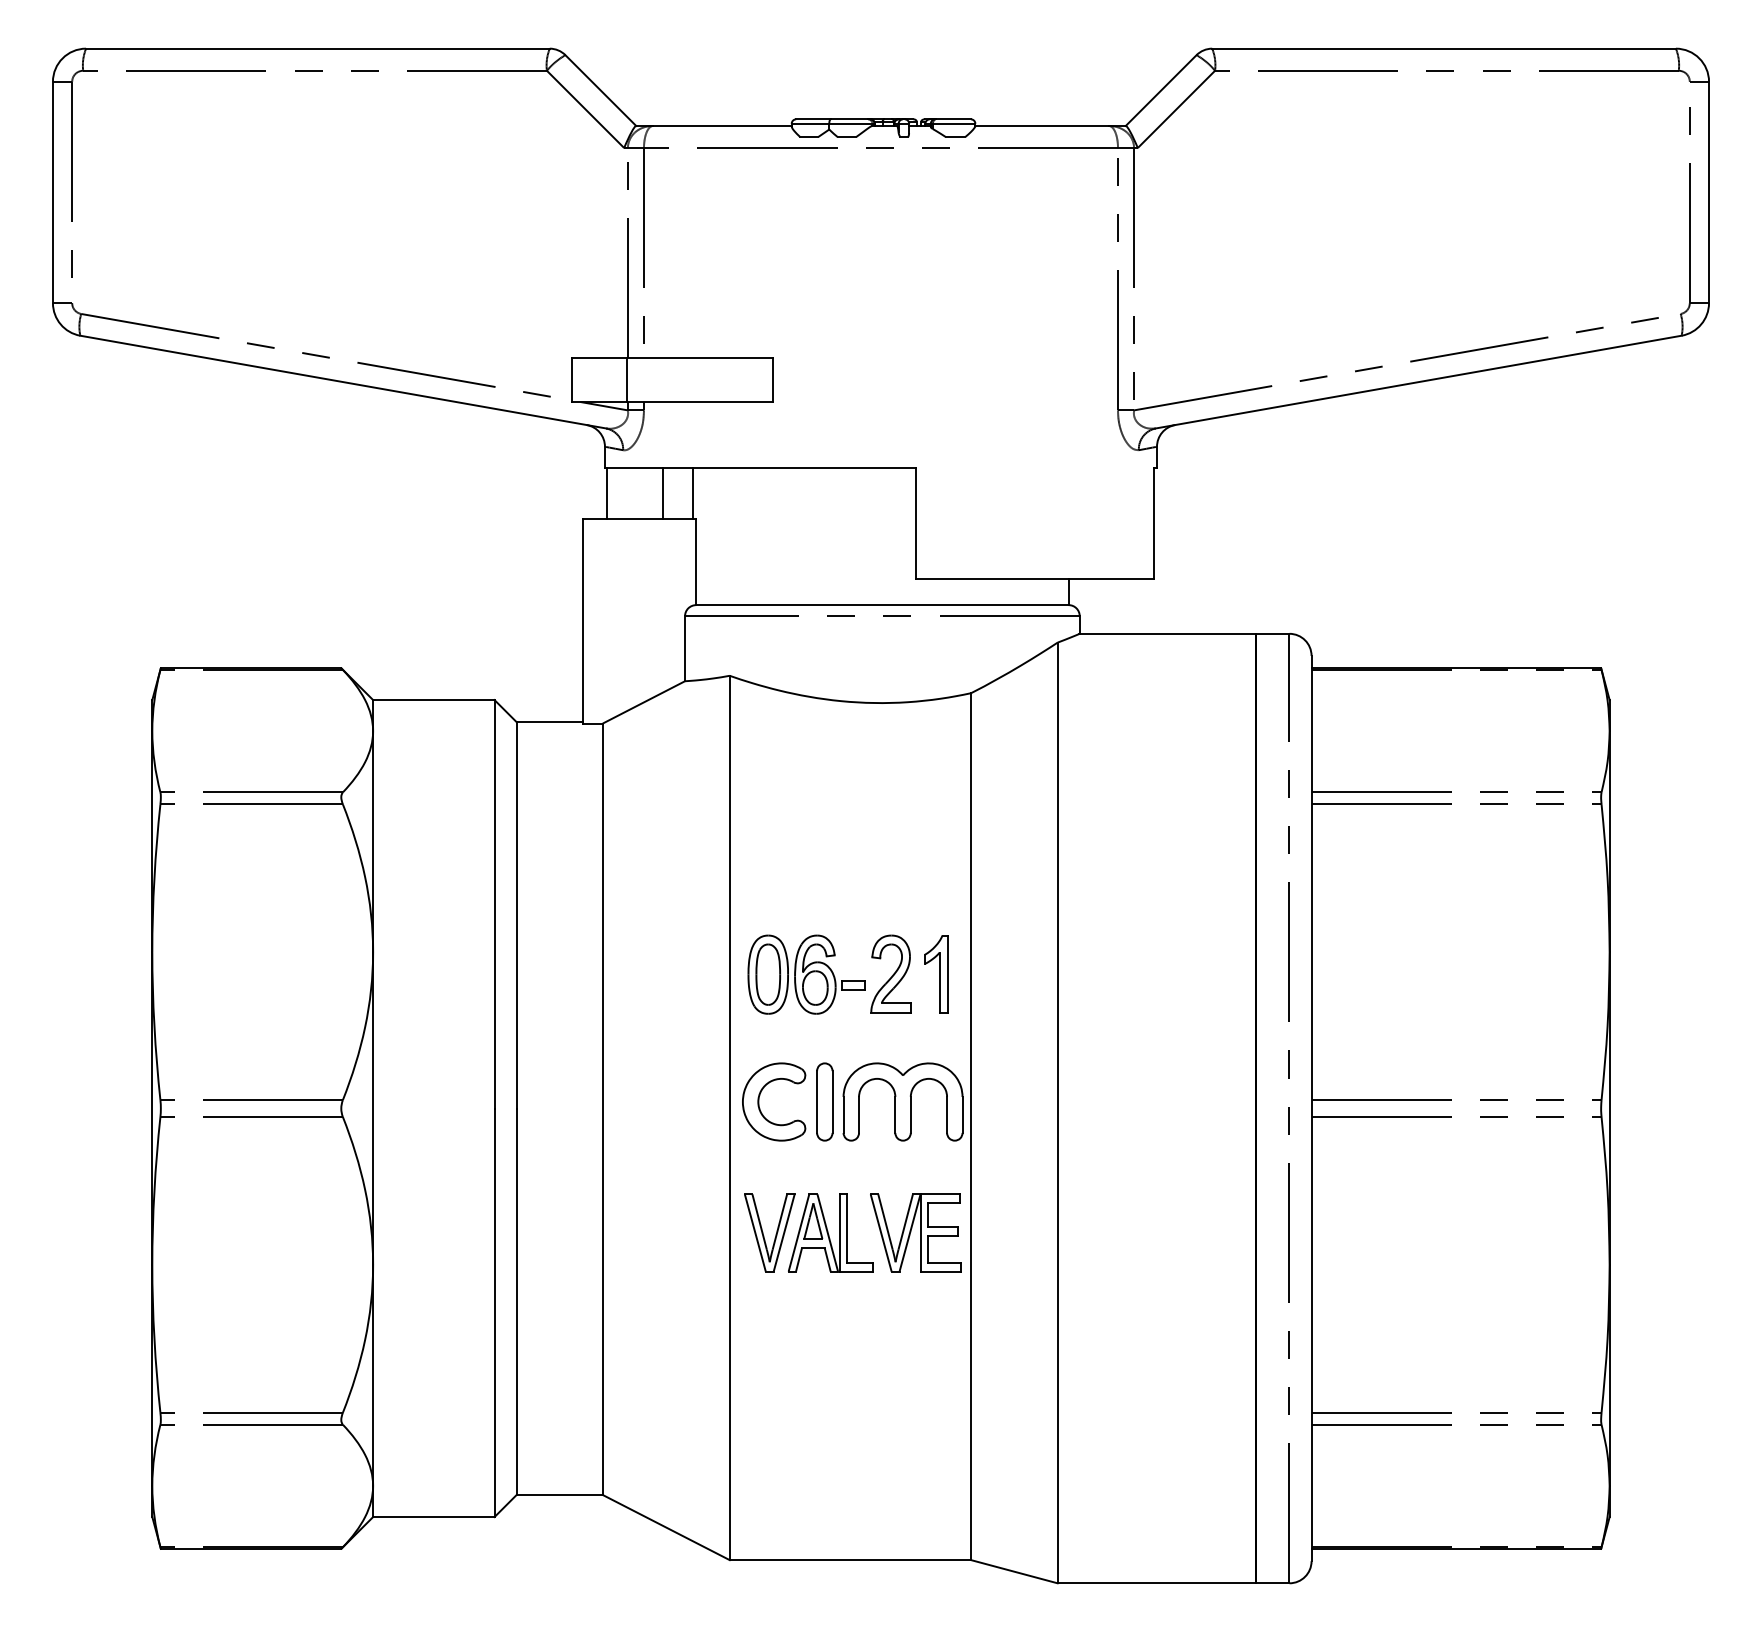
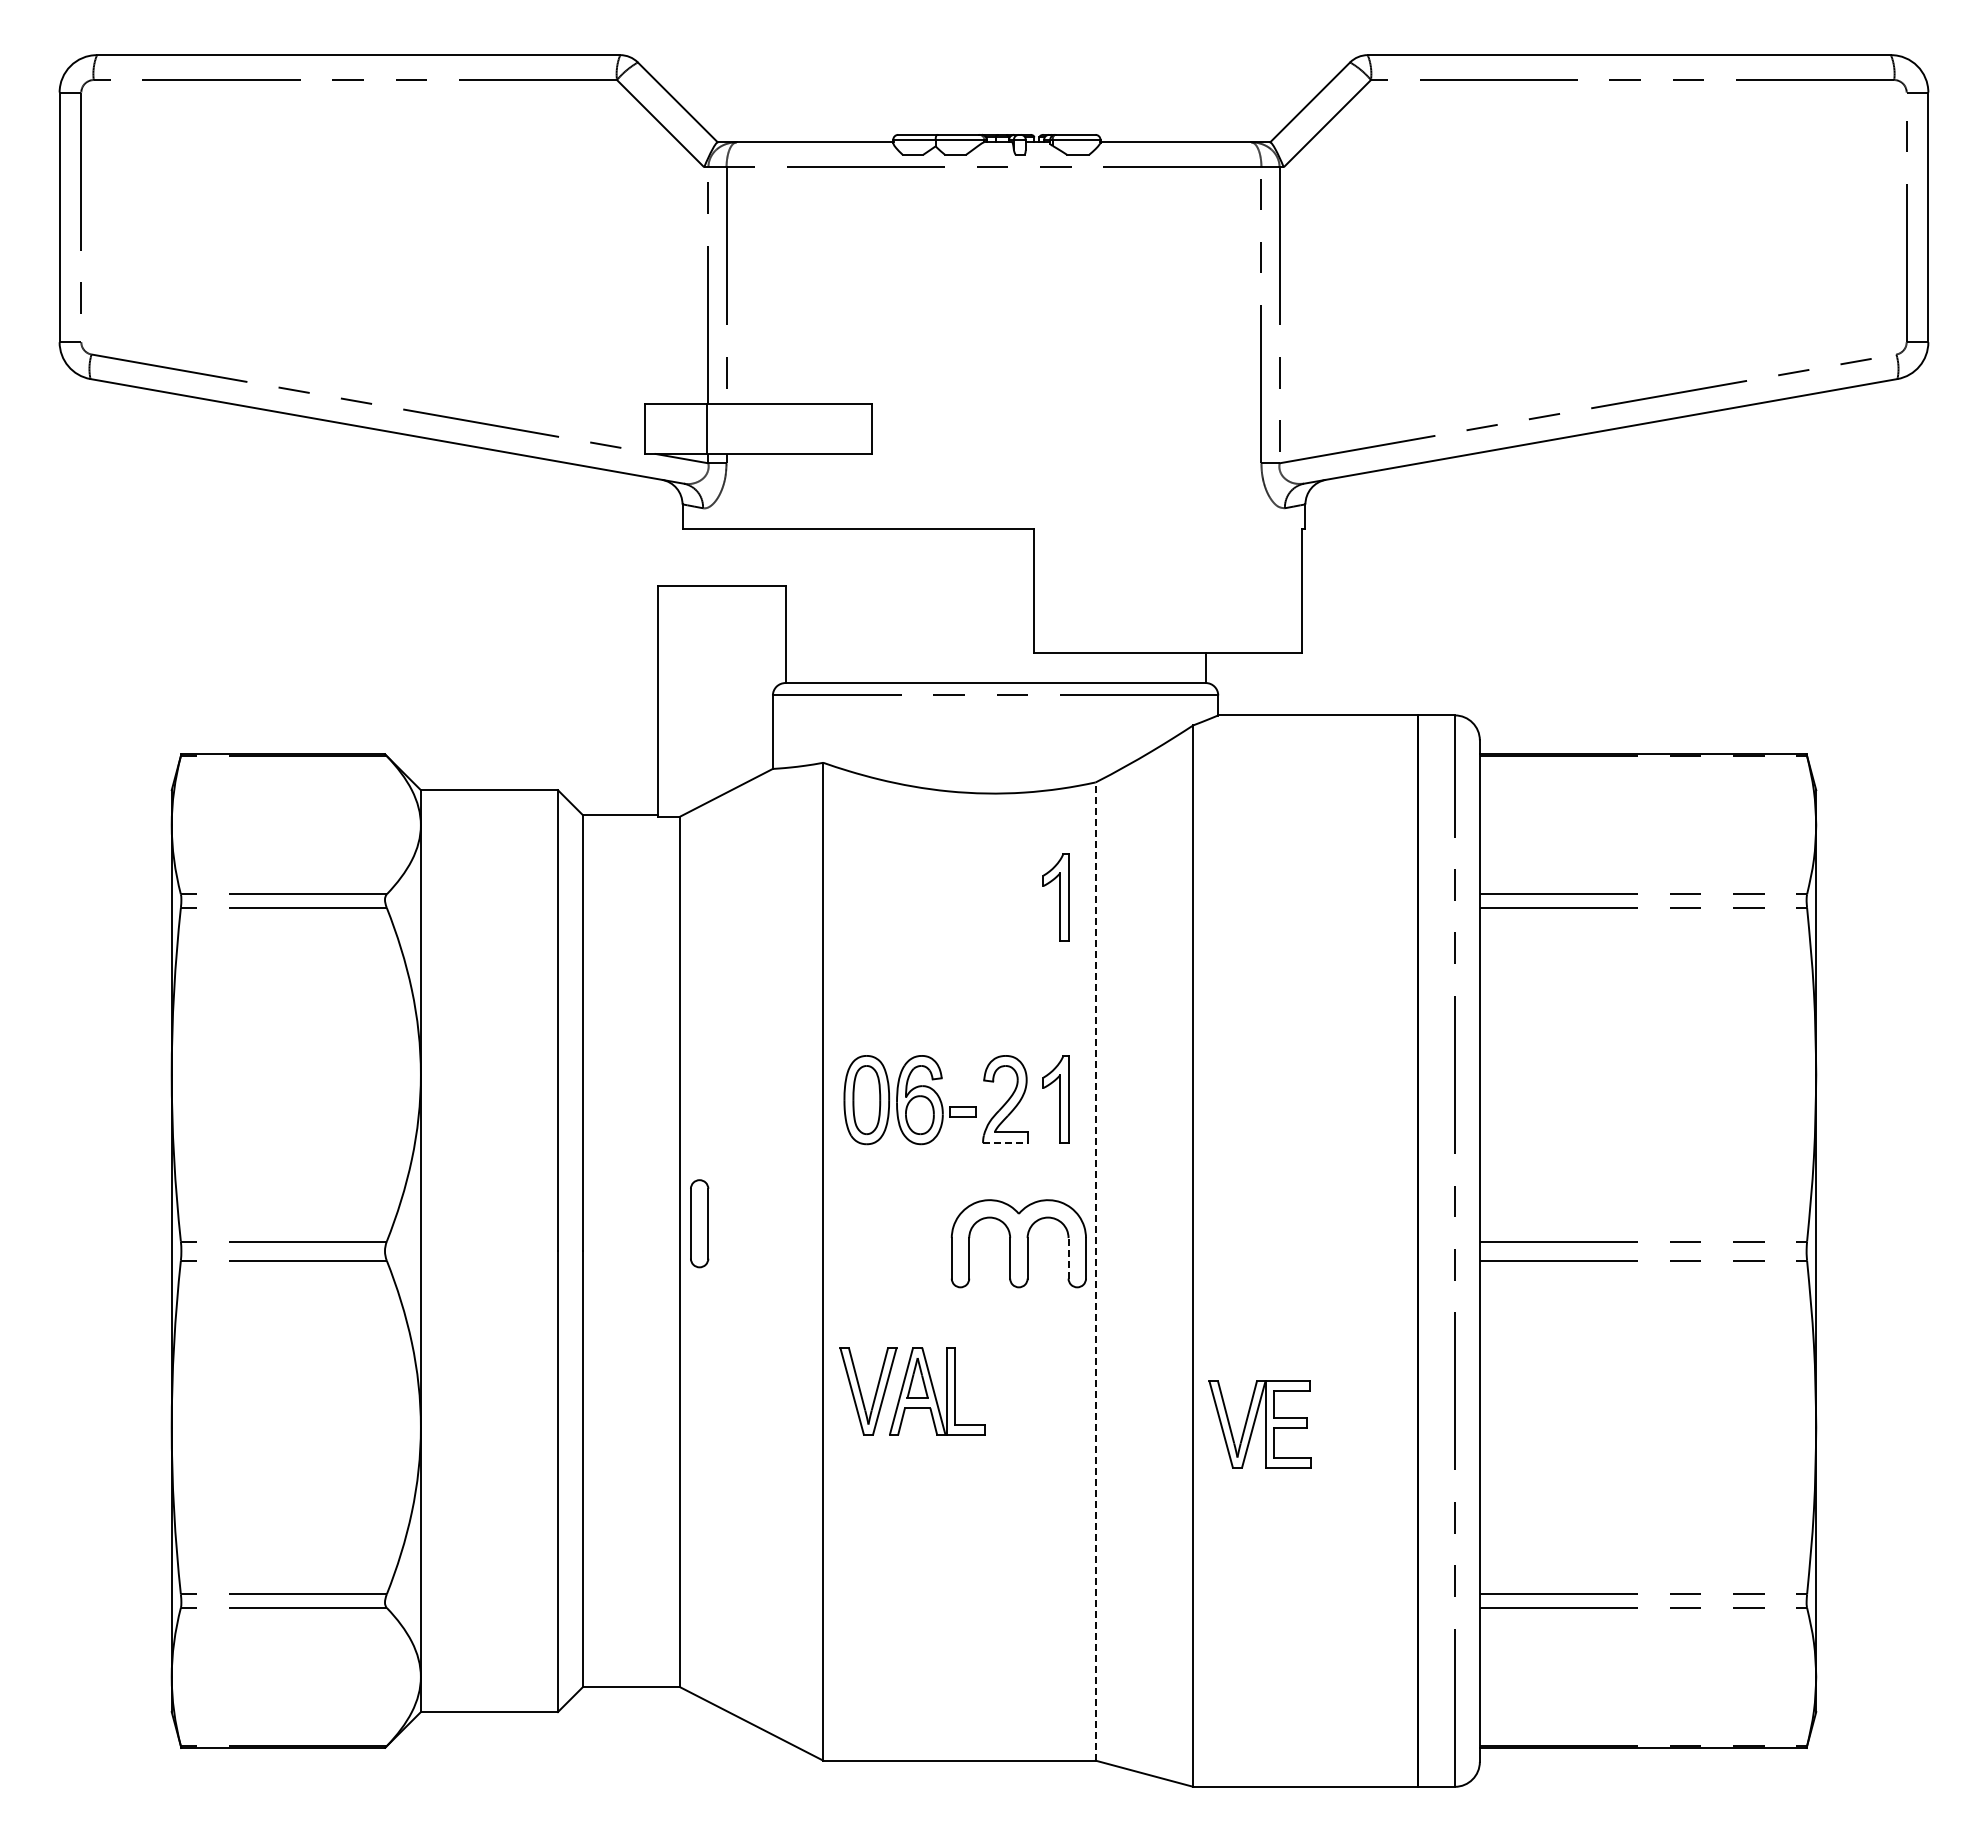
line: (607, 492) -> (685, 556), removed
line: (663, 492) -> (748, 556), removed
line: (693, 492) -> (782, 556), removed
part: (935, 795) -> (1055, 897), added
line: (891, 1013) -> (1005, 1143), solid -> dashed
part: (759, 1101) -> (856, 1243), removed
part: (824, 1101) -> (699, 1223), moved
line: (947, 1114) -> (1068, 1257), solid -> dashed
line: (970, 1126) -> (1095, 1271), solid -> dashed
part: (915, 1232) -> (1259, 1424), moved

